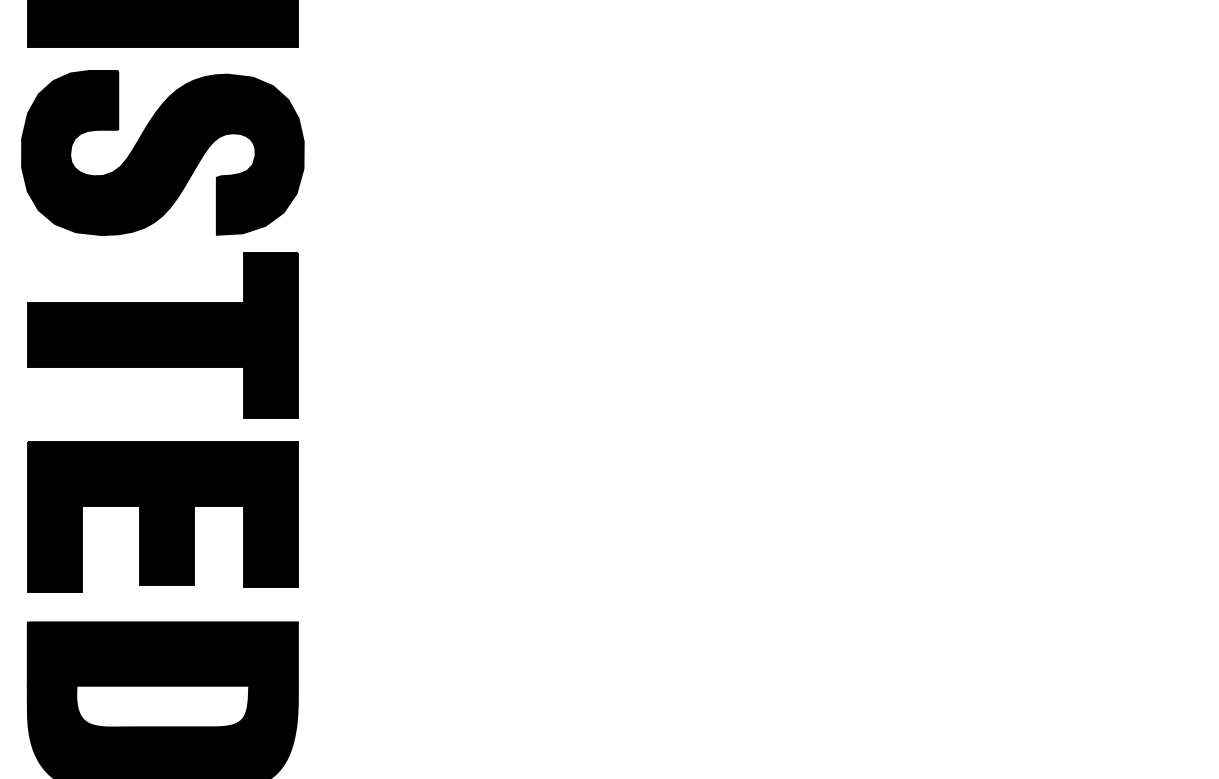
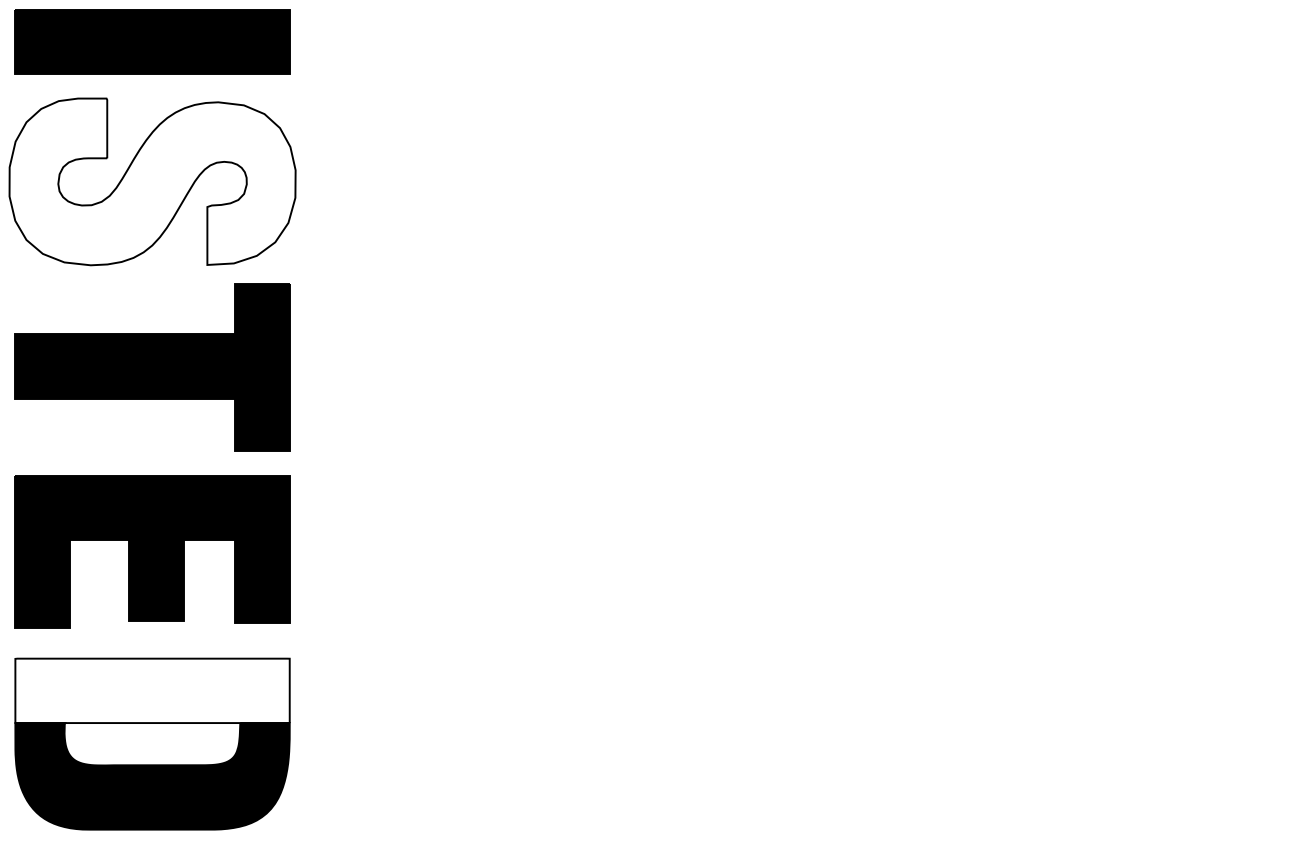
fill: (162, 152) -> (152, 181), removed
fill: (162, 653) -> (152, 690), removed

